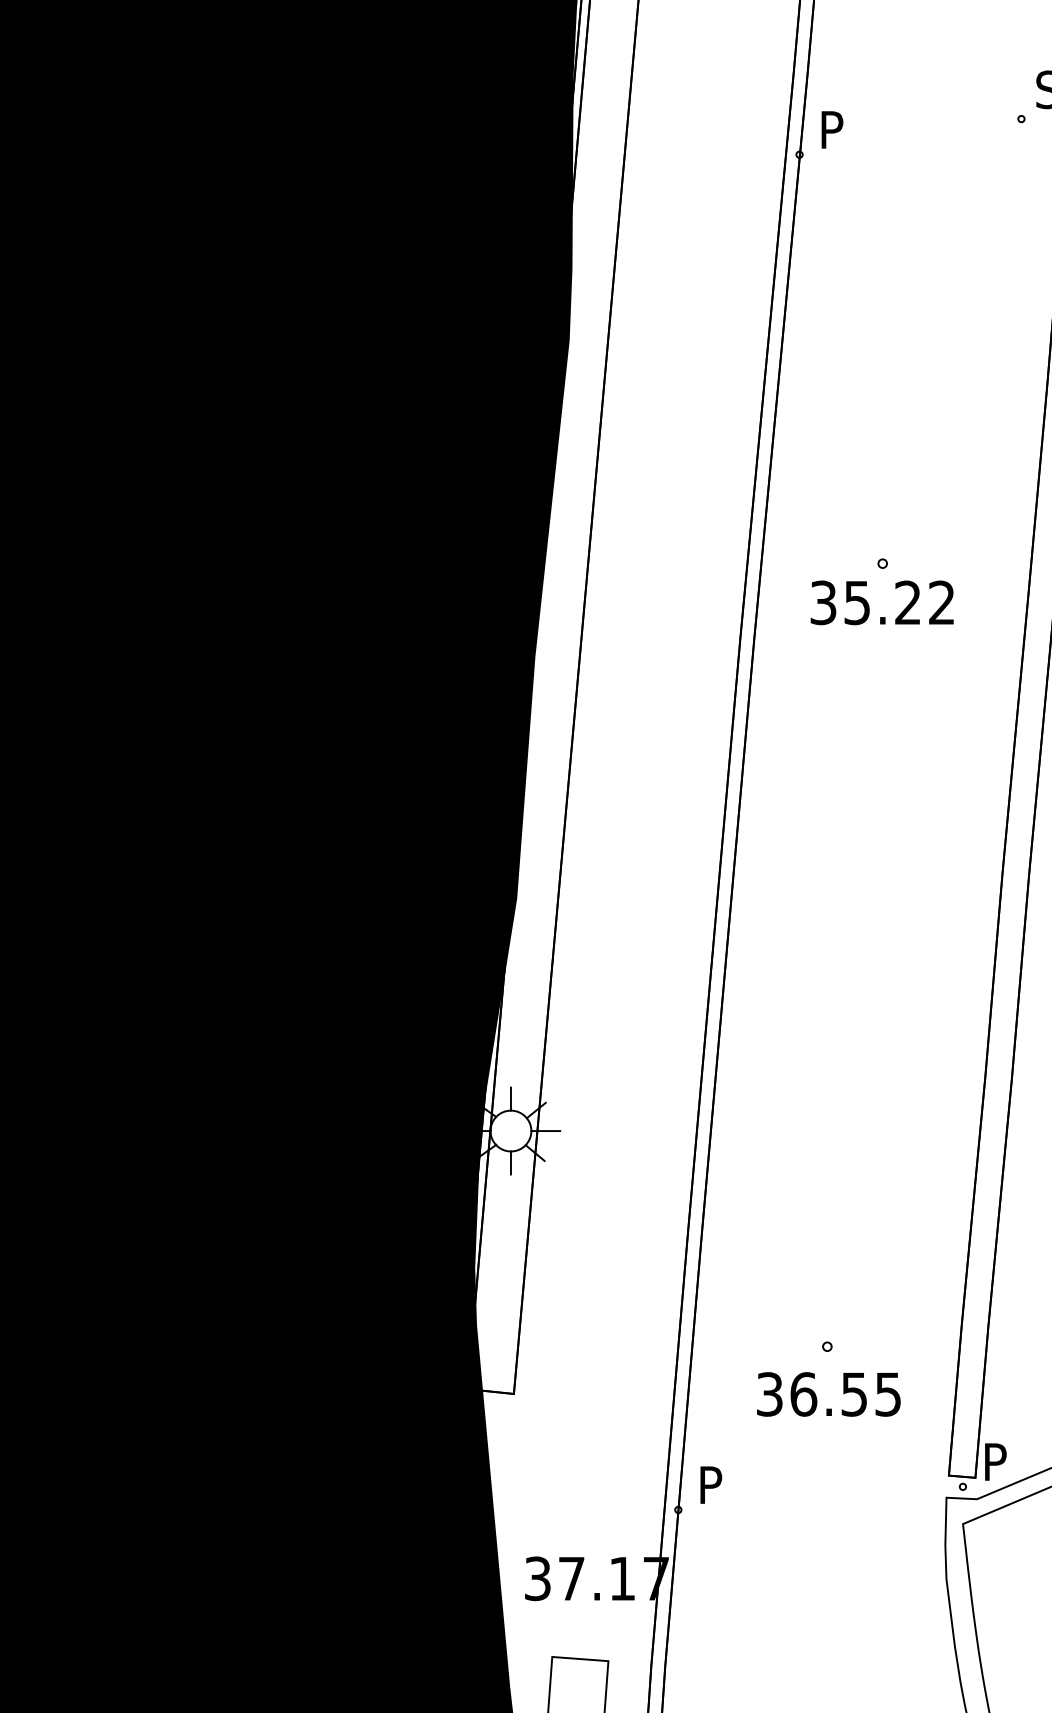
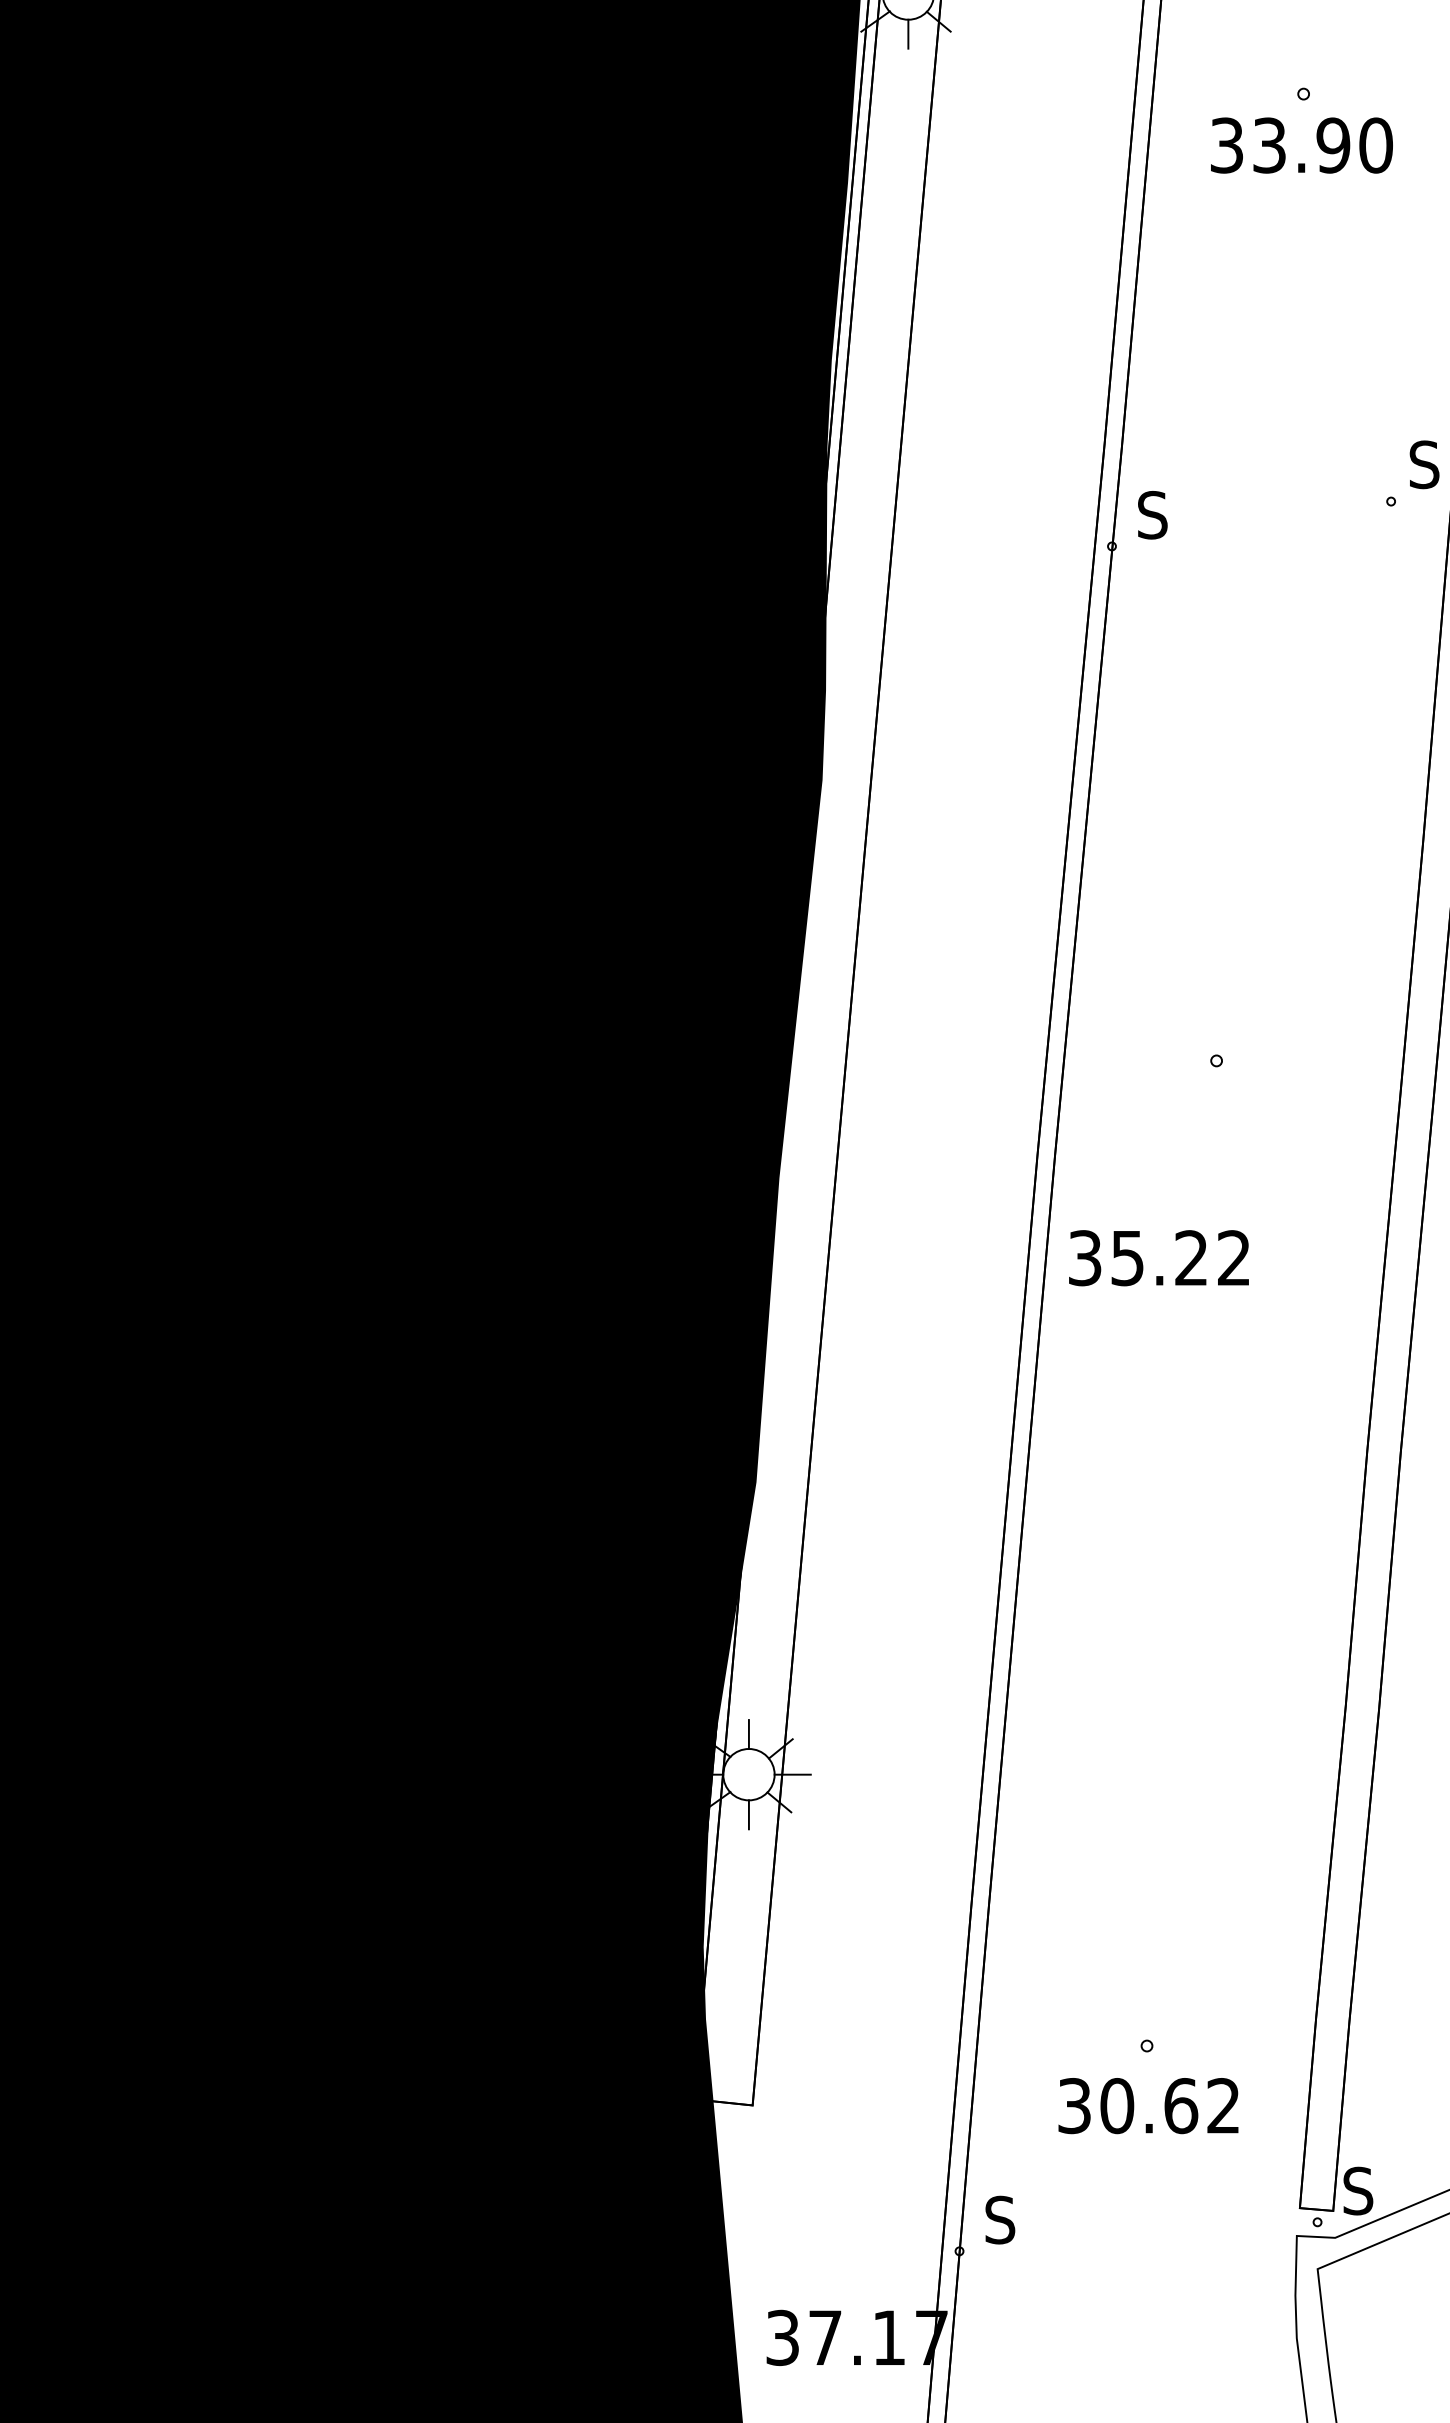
text: (831, 130) -> (1152, 515), P -> S
text: (881, 603) -> (1158, 1258), moved
text: (845, 1394) -> (1169, 2106), 36.55 -> 30.62
text: (995, 1461) -> (1358, 2190), P -> S
text: (710, 1484) -> (1000, 2219), P -> S

